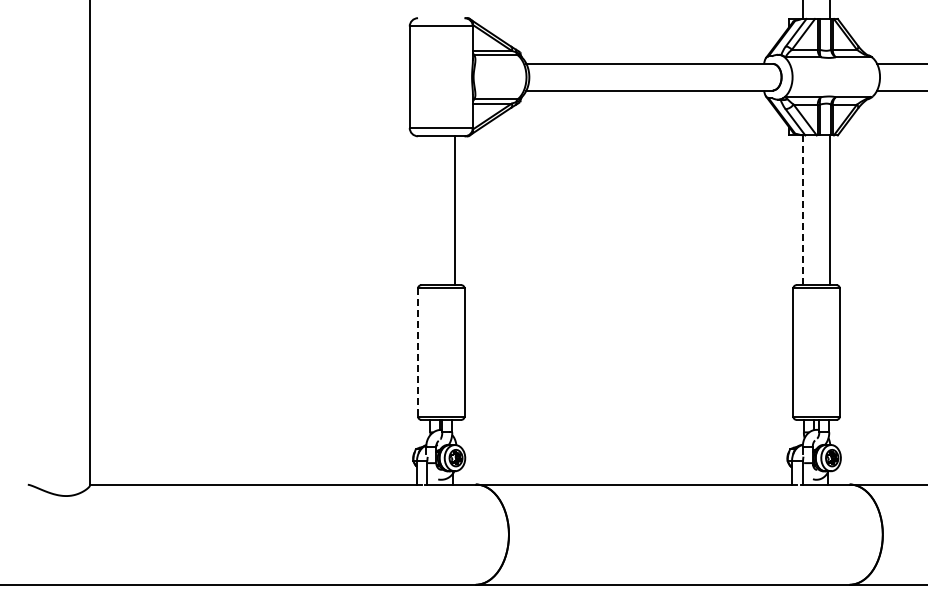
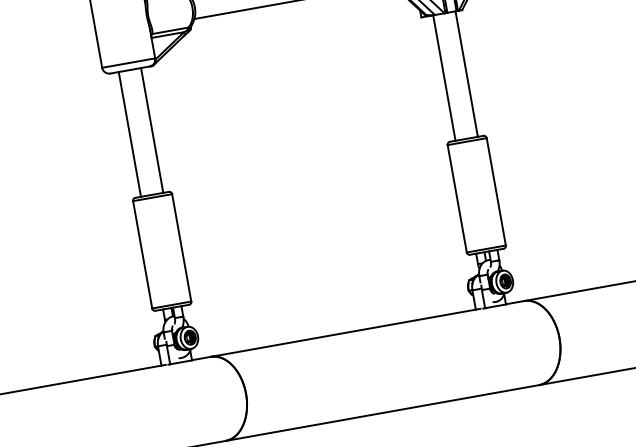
line: (428, 210) -> (130, 134), added
line: (803, 210) -> (444, 78), dashed -> solid
line: (418, 353) -> (143, 255), dashed -> solid

